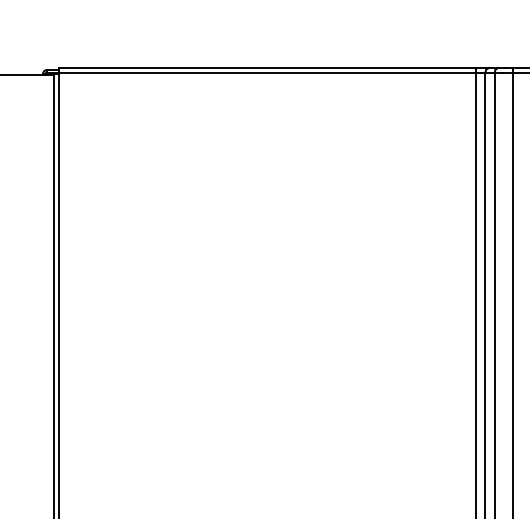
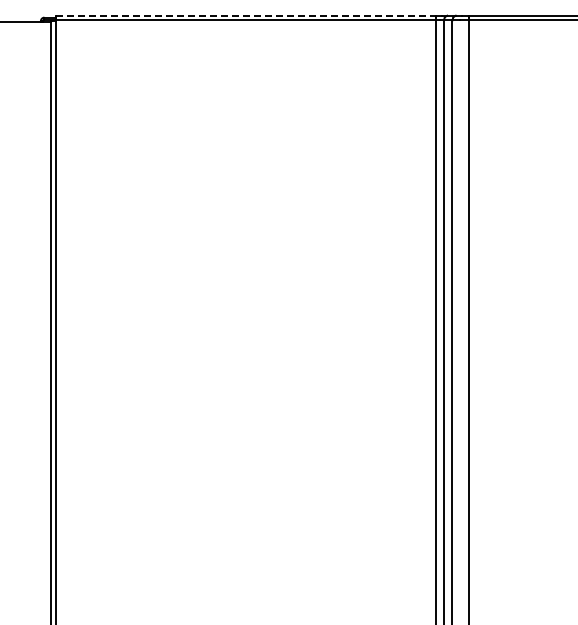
line: (267, 67) -> (245, 15), solid -> dashed

